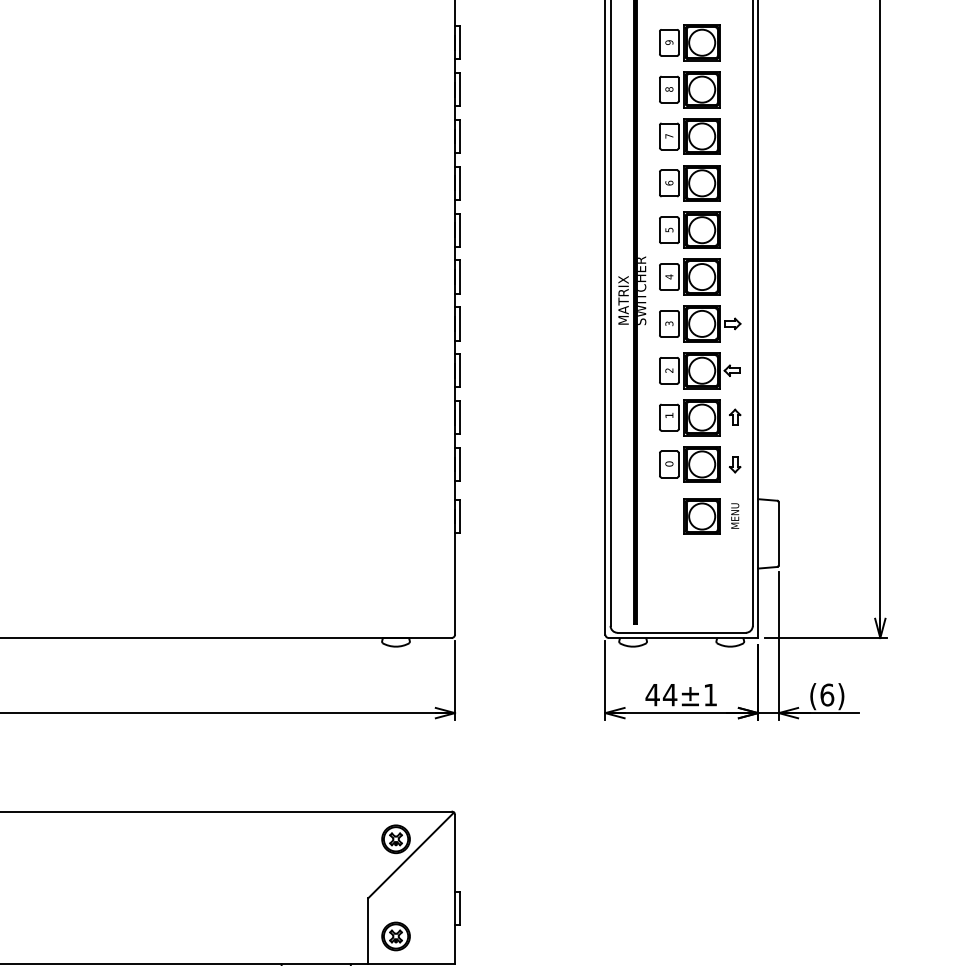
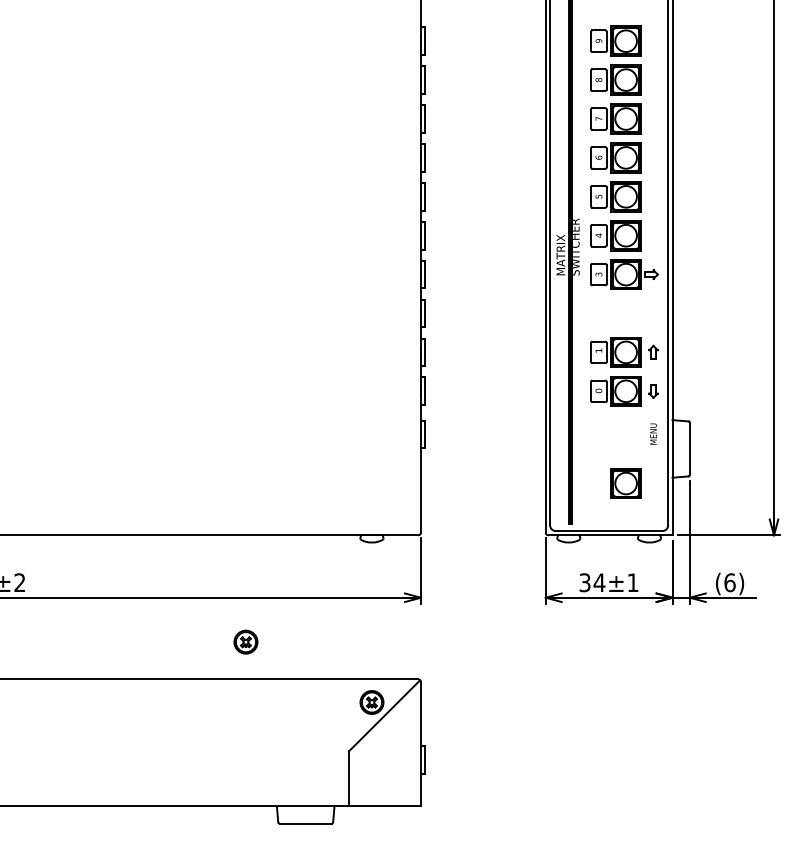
part: (700, 370) -> (624, 313), removed
part: (701, 516) -> (625, 483), moved
text: (653, 694) -> (585, 582), 44±1 -> 34±1
part: (395, 935) -> (245, 641), moved

